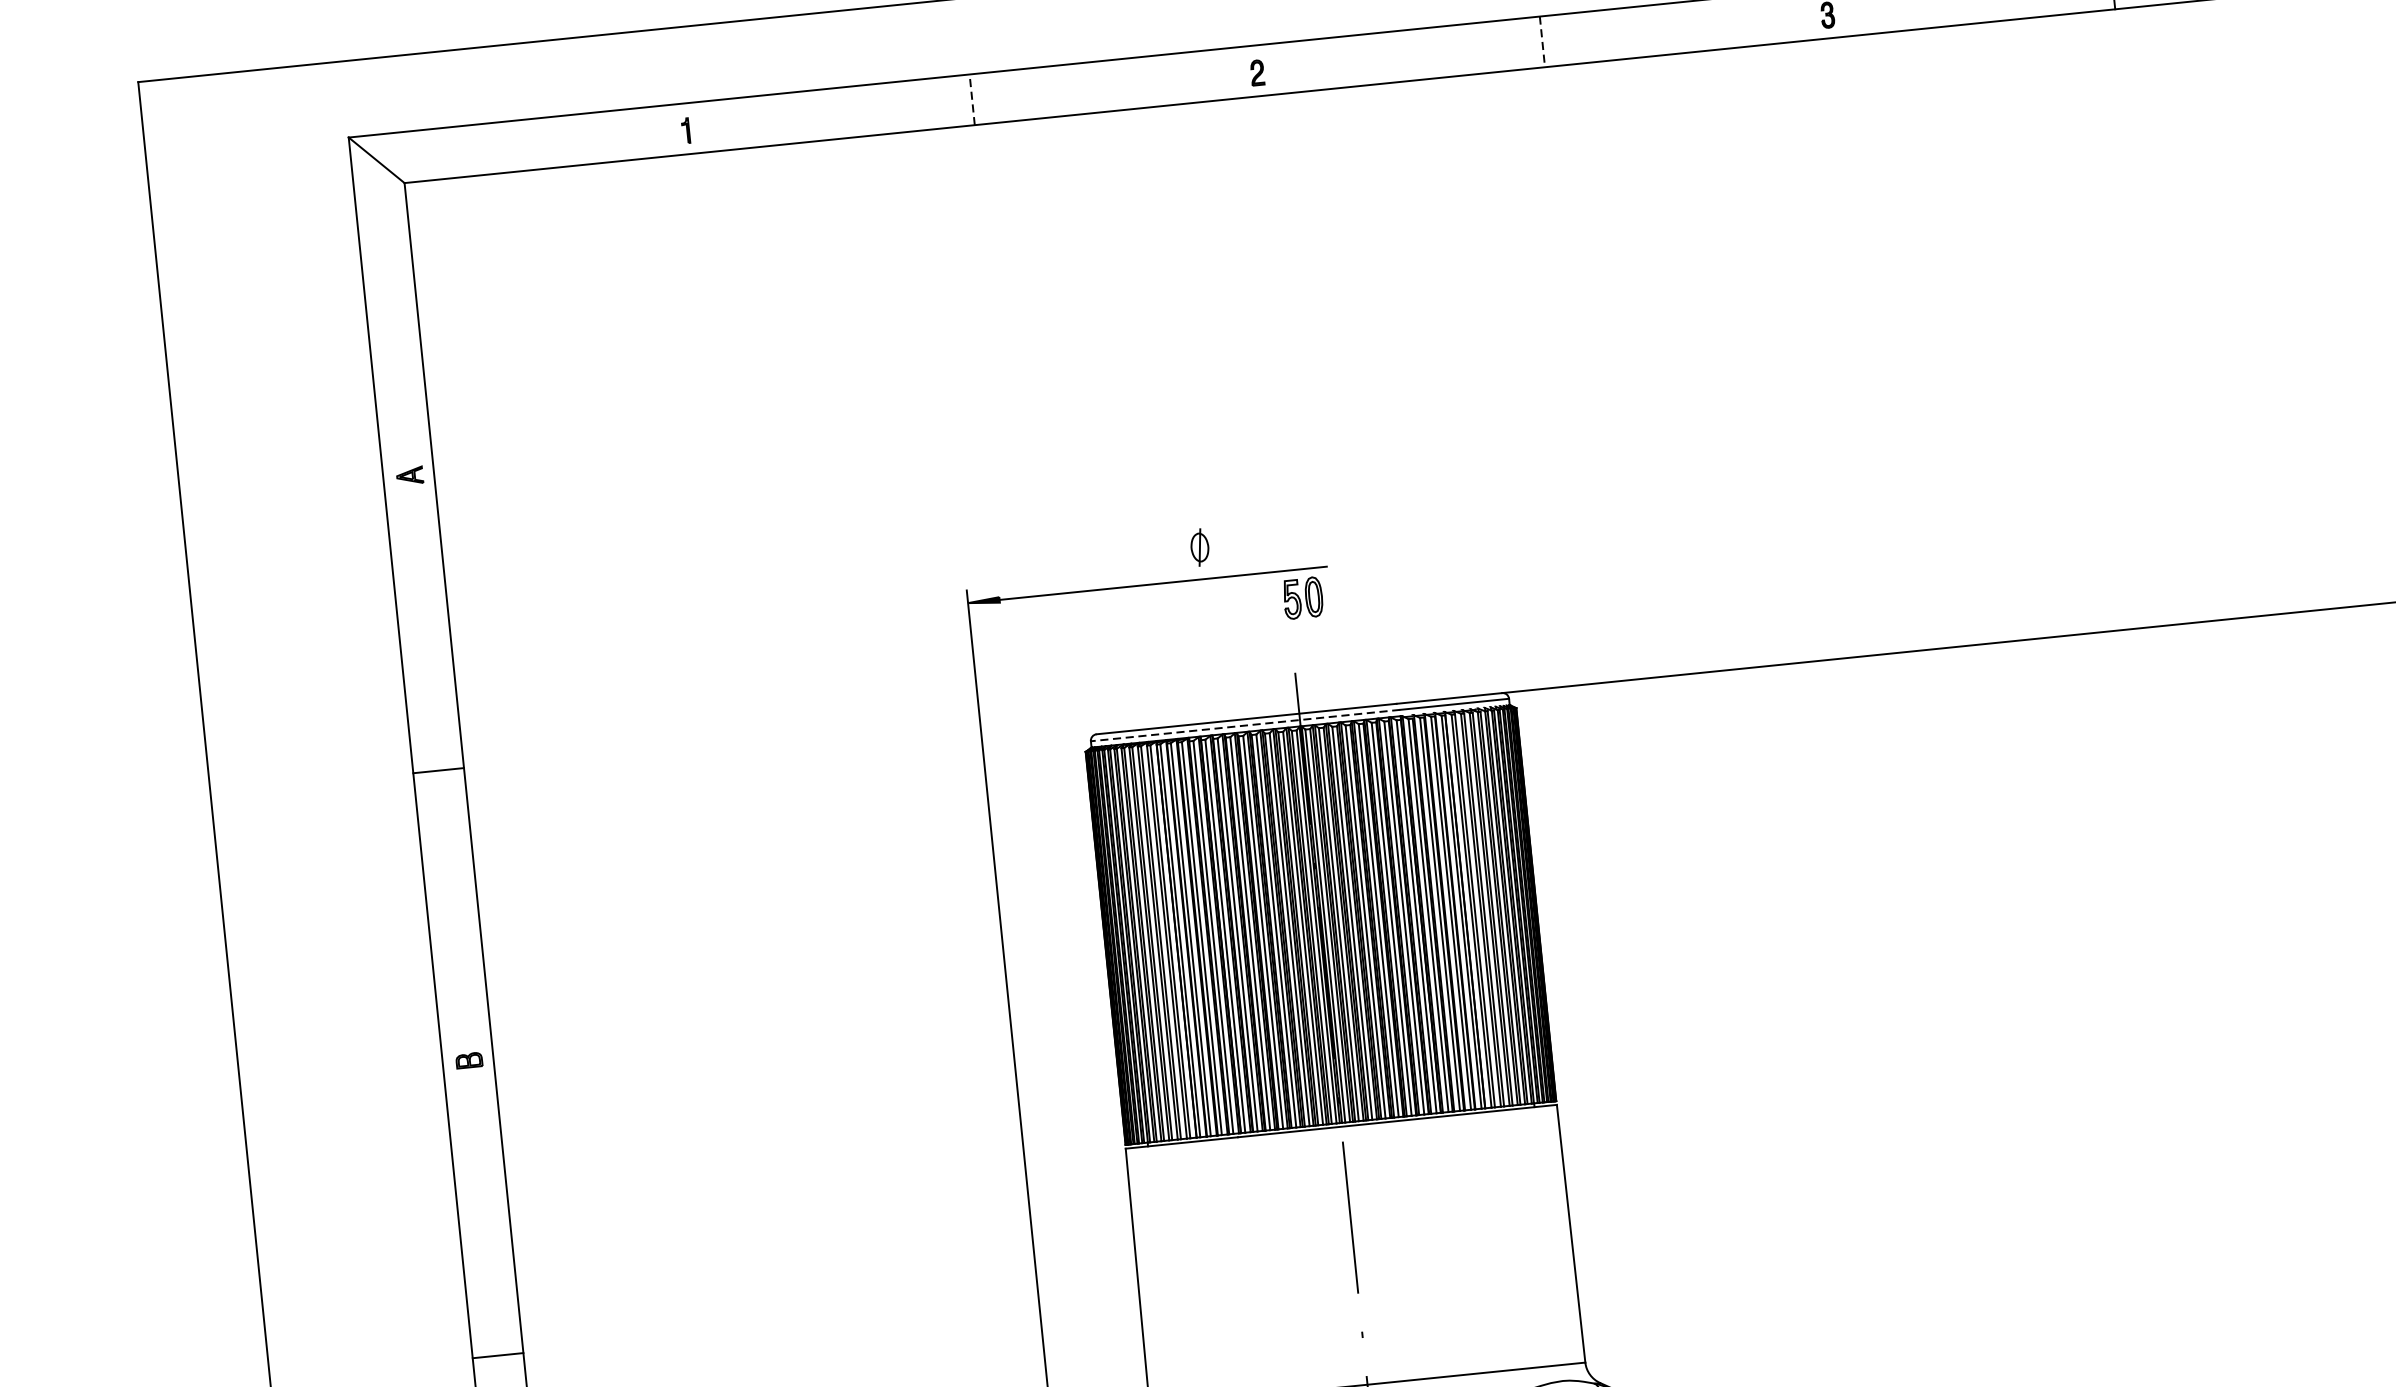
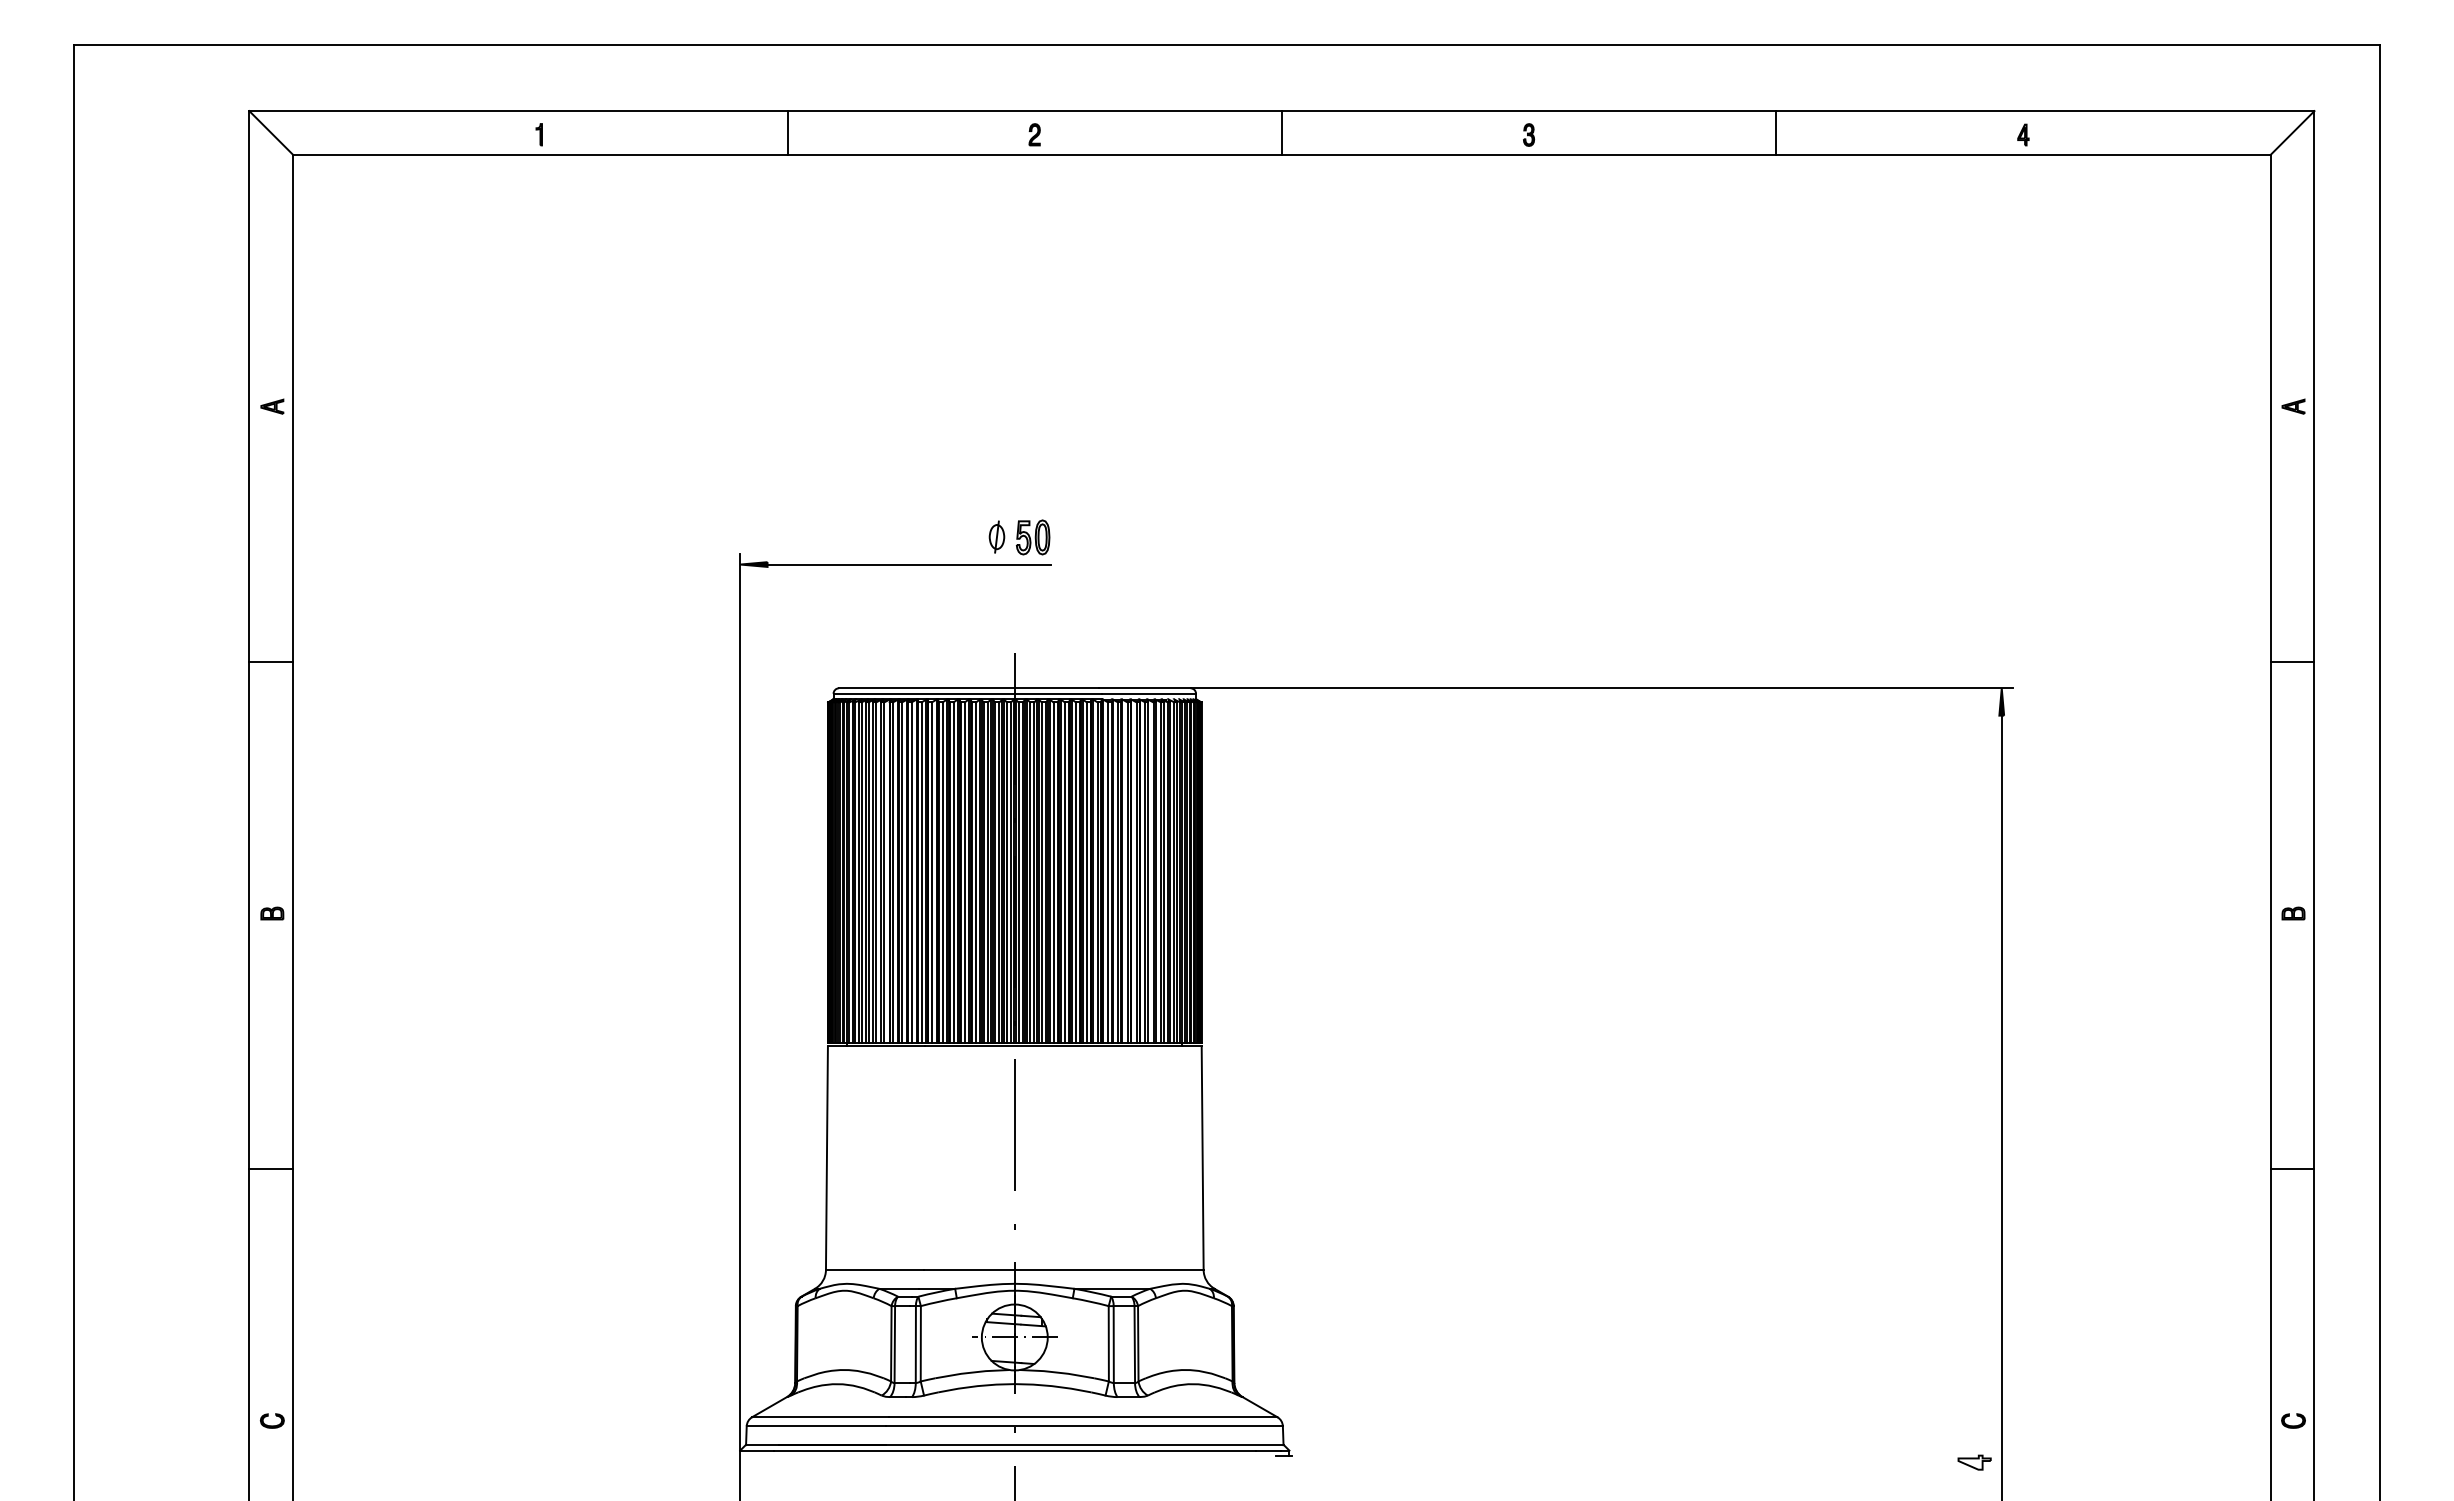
line: (1541, 42) -> (1281, 133), dashed -> solid
line: (972, 100) -> (787, 133), dashed -> solid
part: (1199, 546) -> (996, 536), moved
part: (1303, 598) -> (1033, 537), moved
line: (1245, 725) -> (967, 693), dashed -> solid

